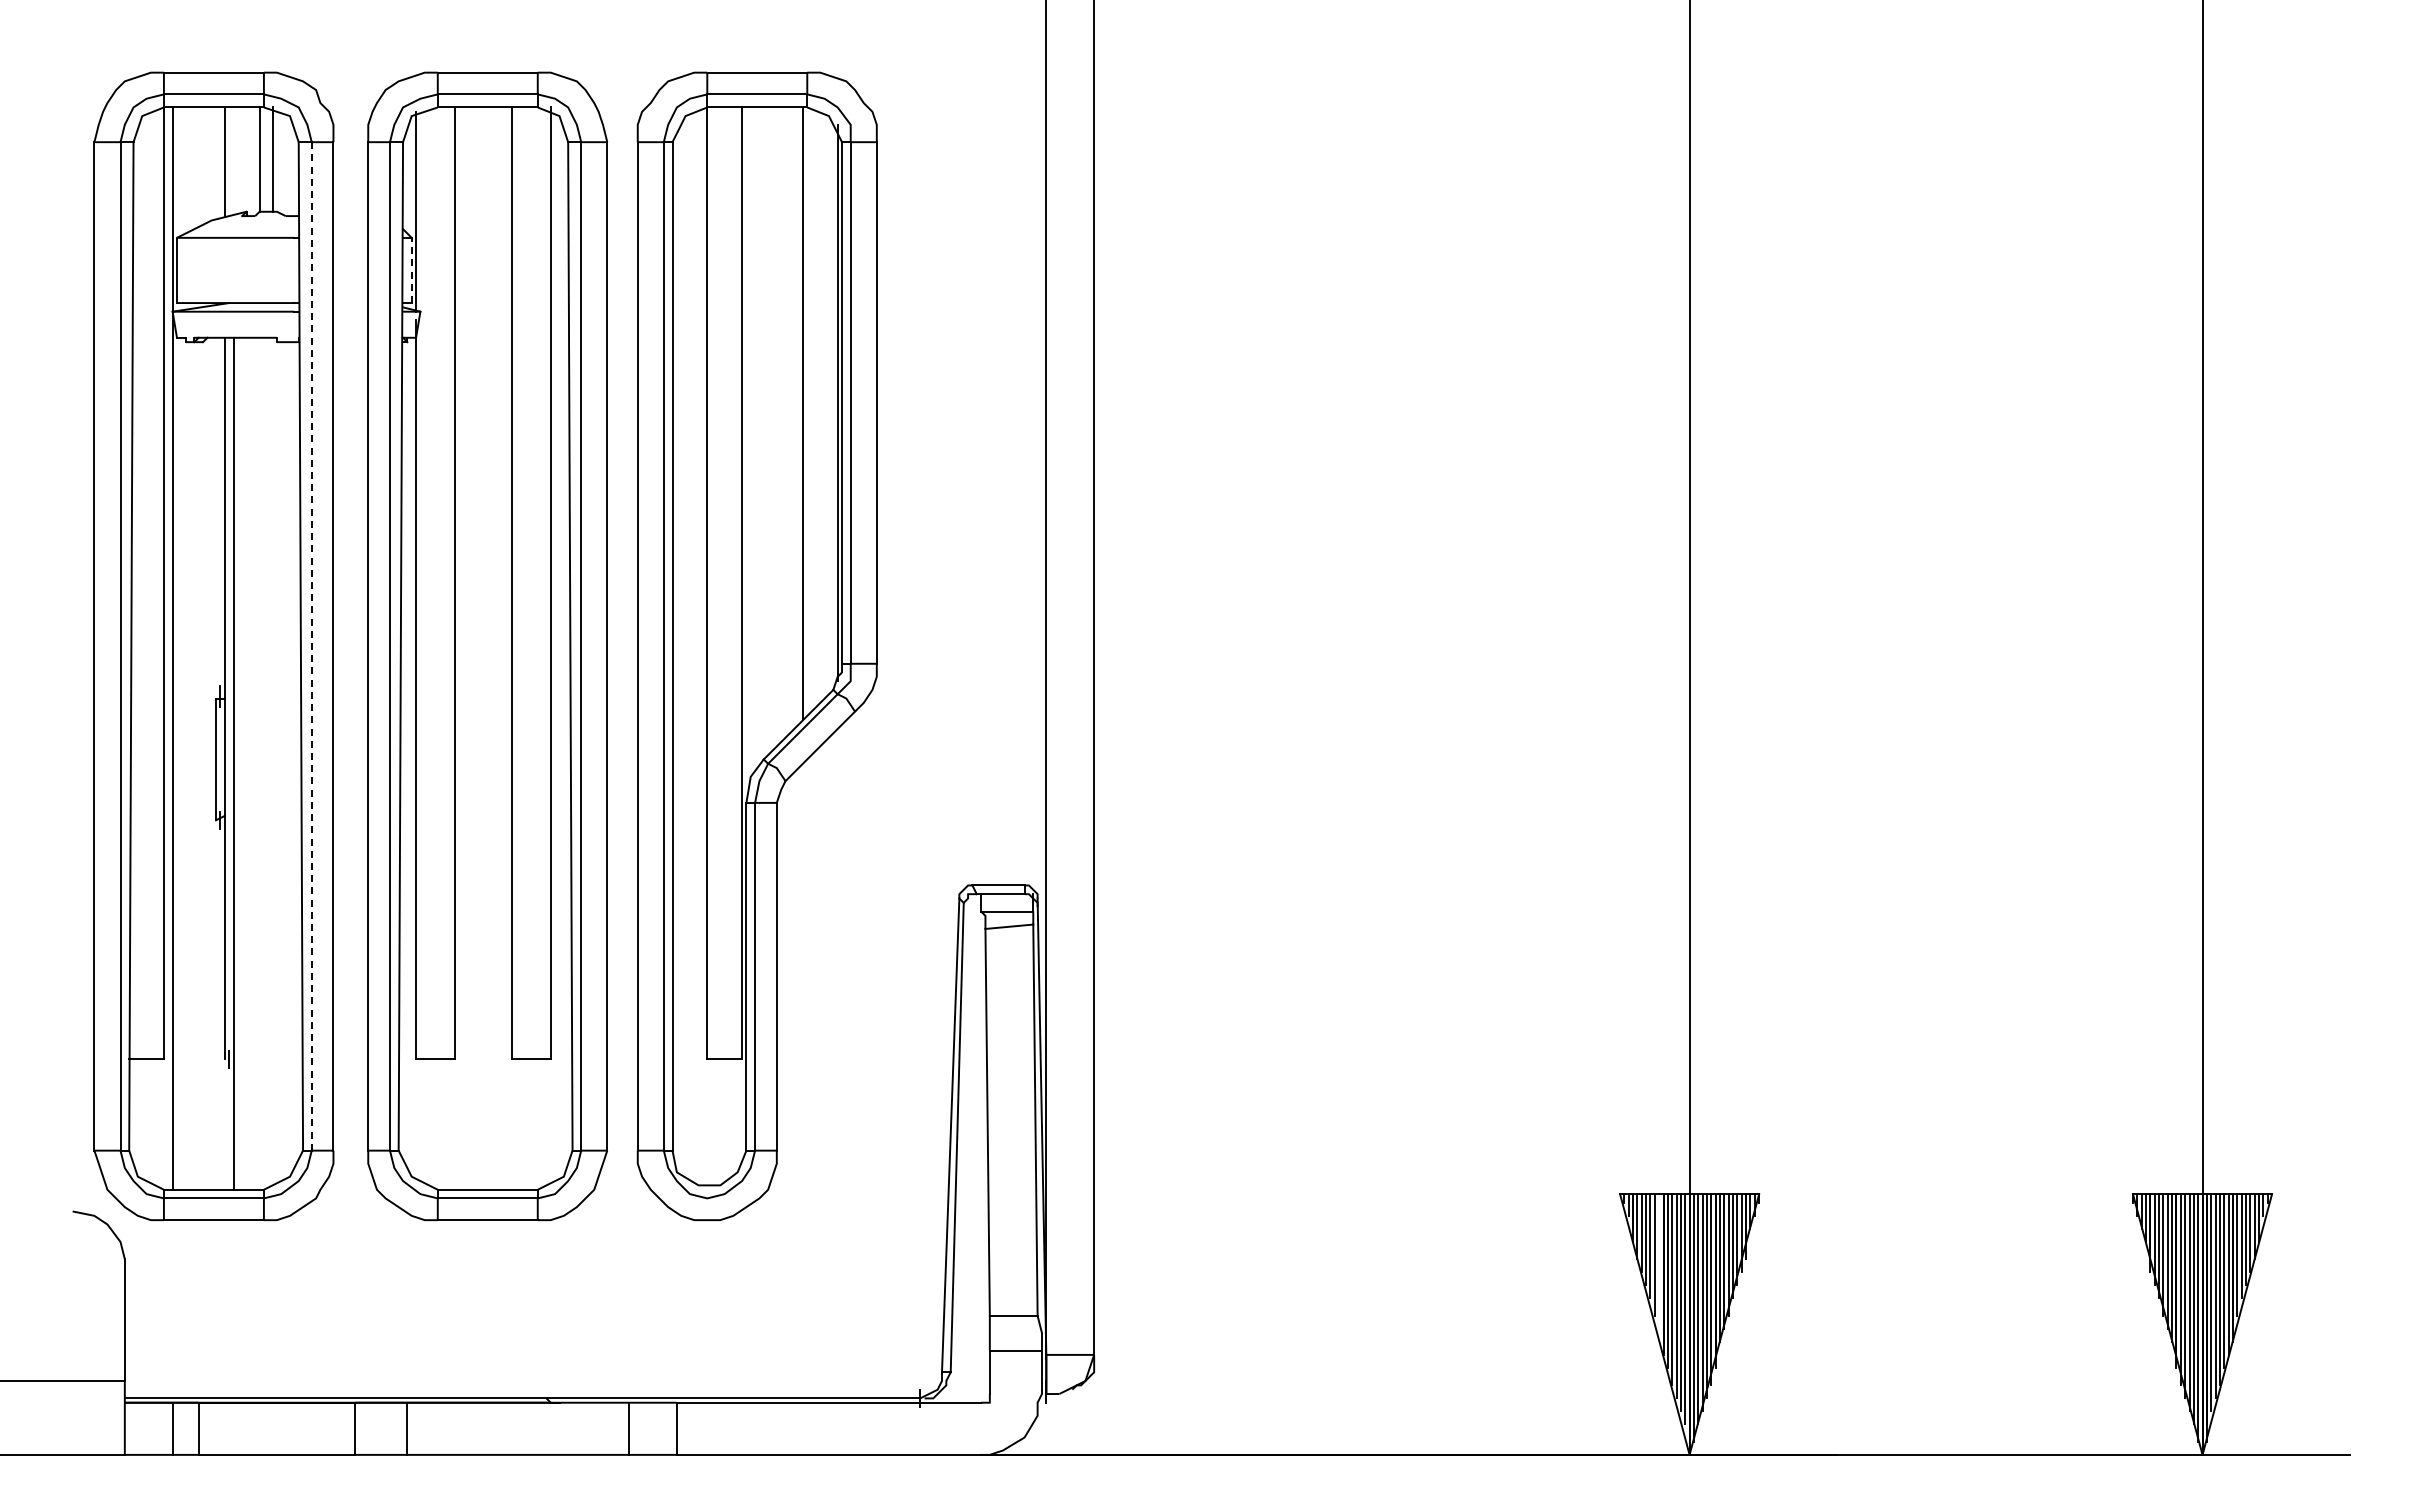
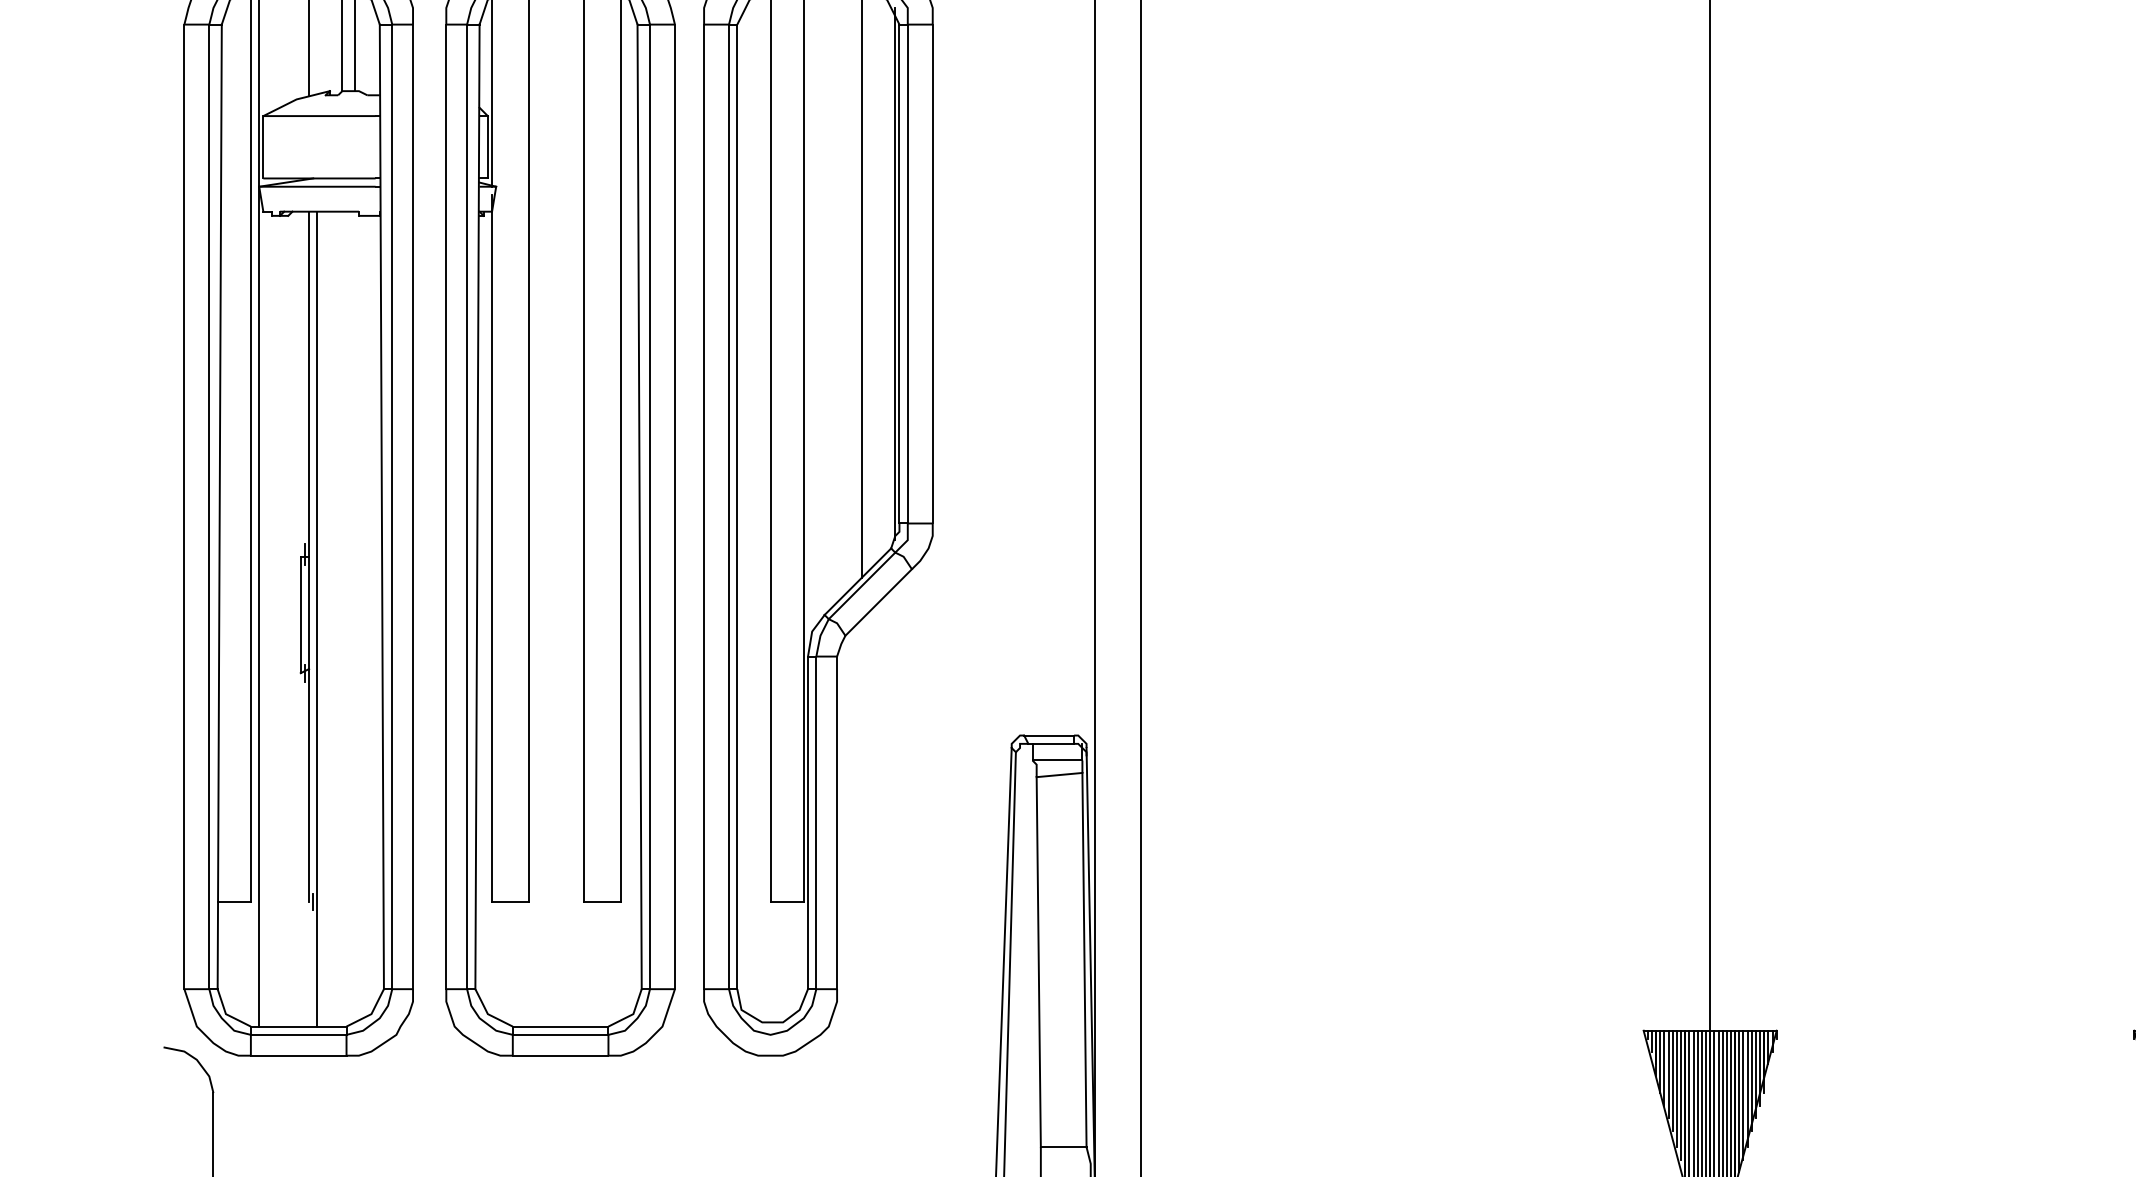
line: (411, 270) -> (487, 147), dashed -> solid
line: (311, 646) -> (392, 506), dashed -> solid
line: (1659, 1261) -> (1681, 1095), added

